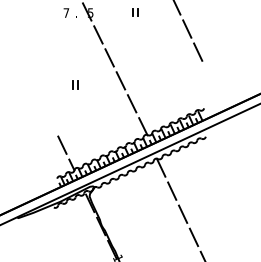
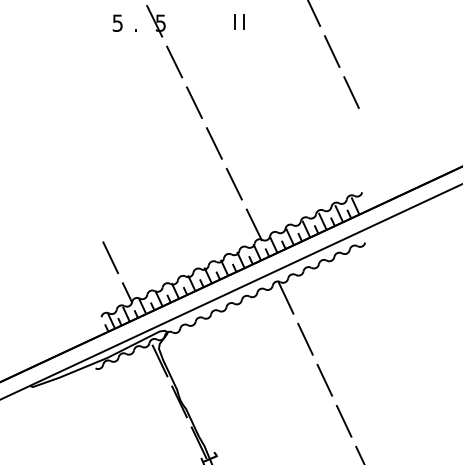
text: (66, 12) -> (117, 22), 7 -> 5
part: (75, 84) -> (133, 149), removed

